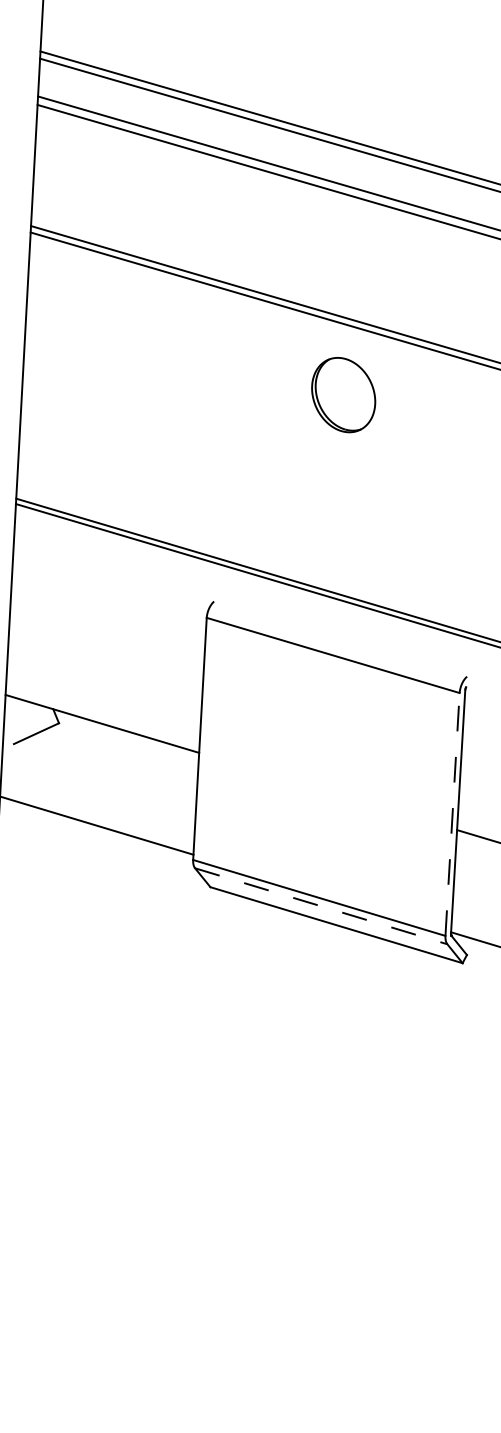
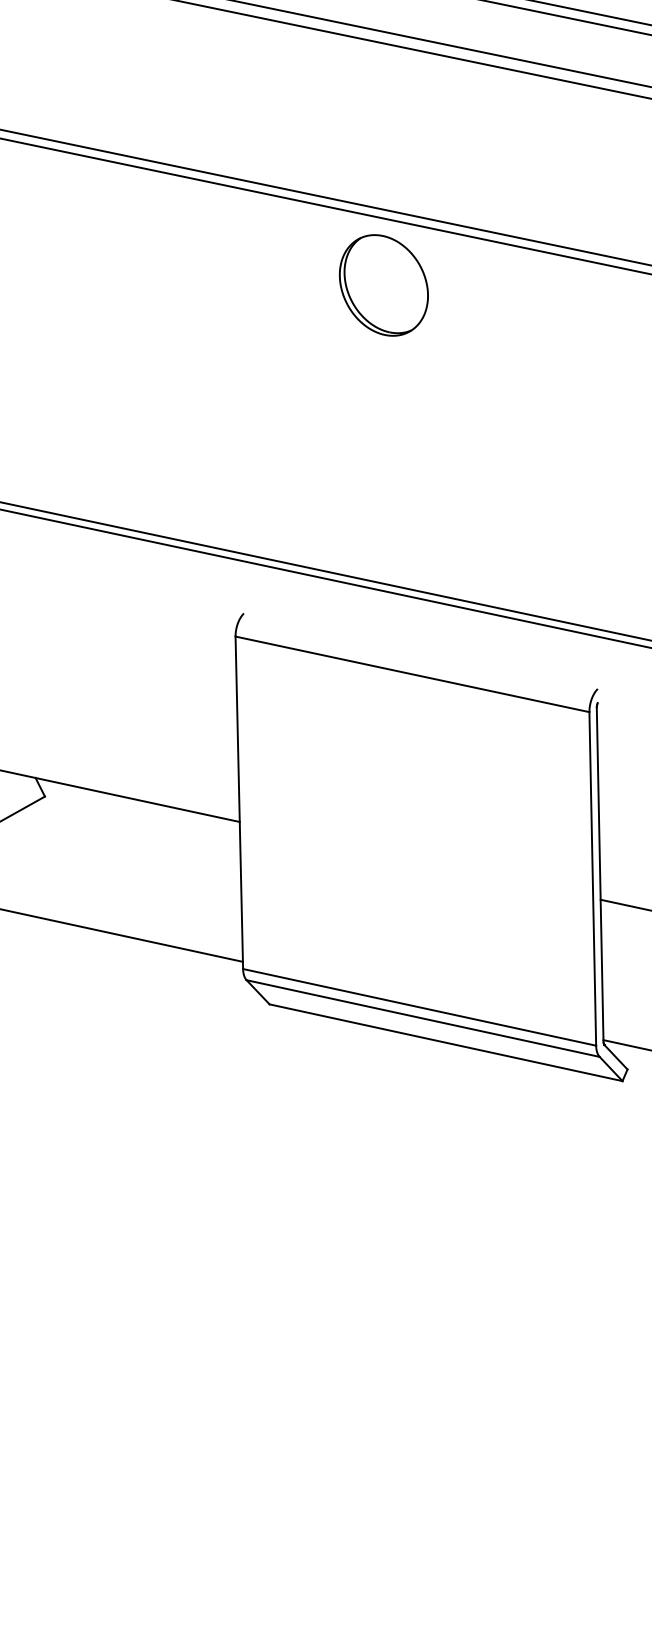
part: (343, 395) -> (383, 286), moved
line: (452, 814) -> (592, 878), dashed -> solid
line: (321, 906) -> (423, 1018), dashed -> solid

